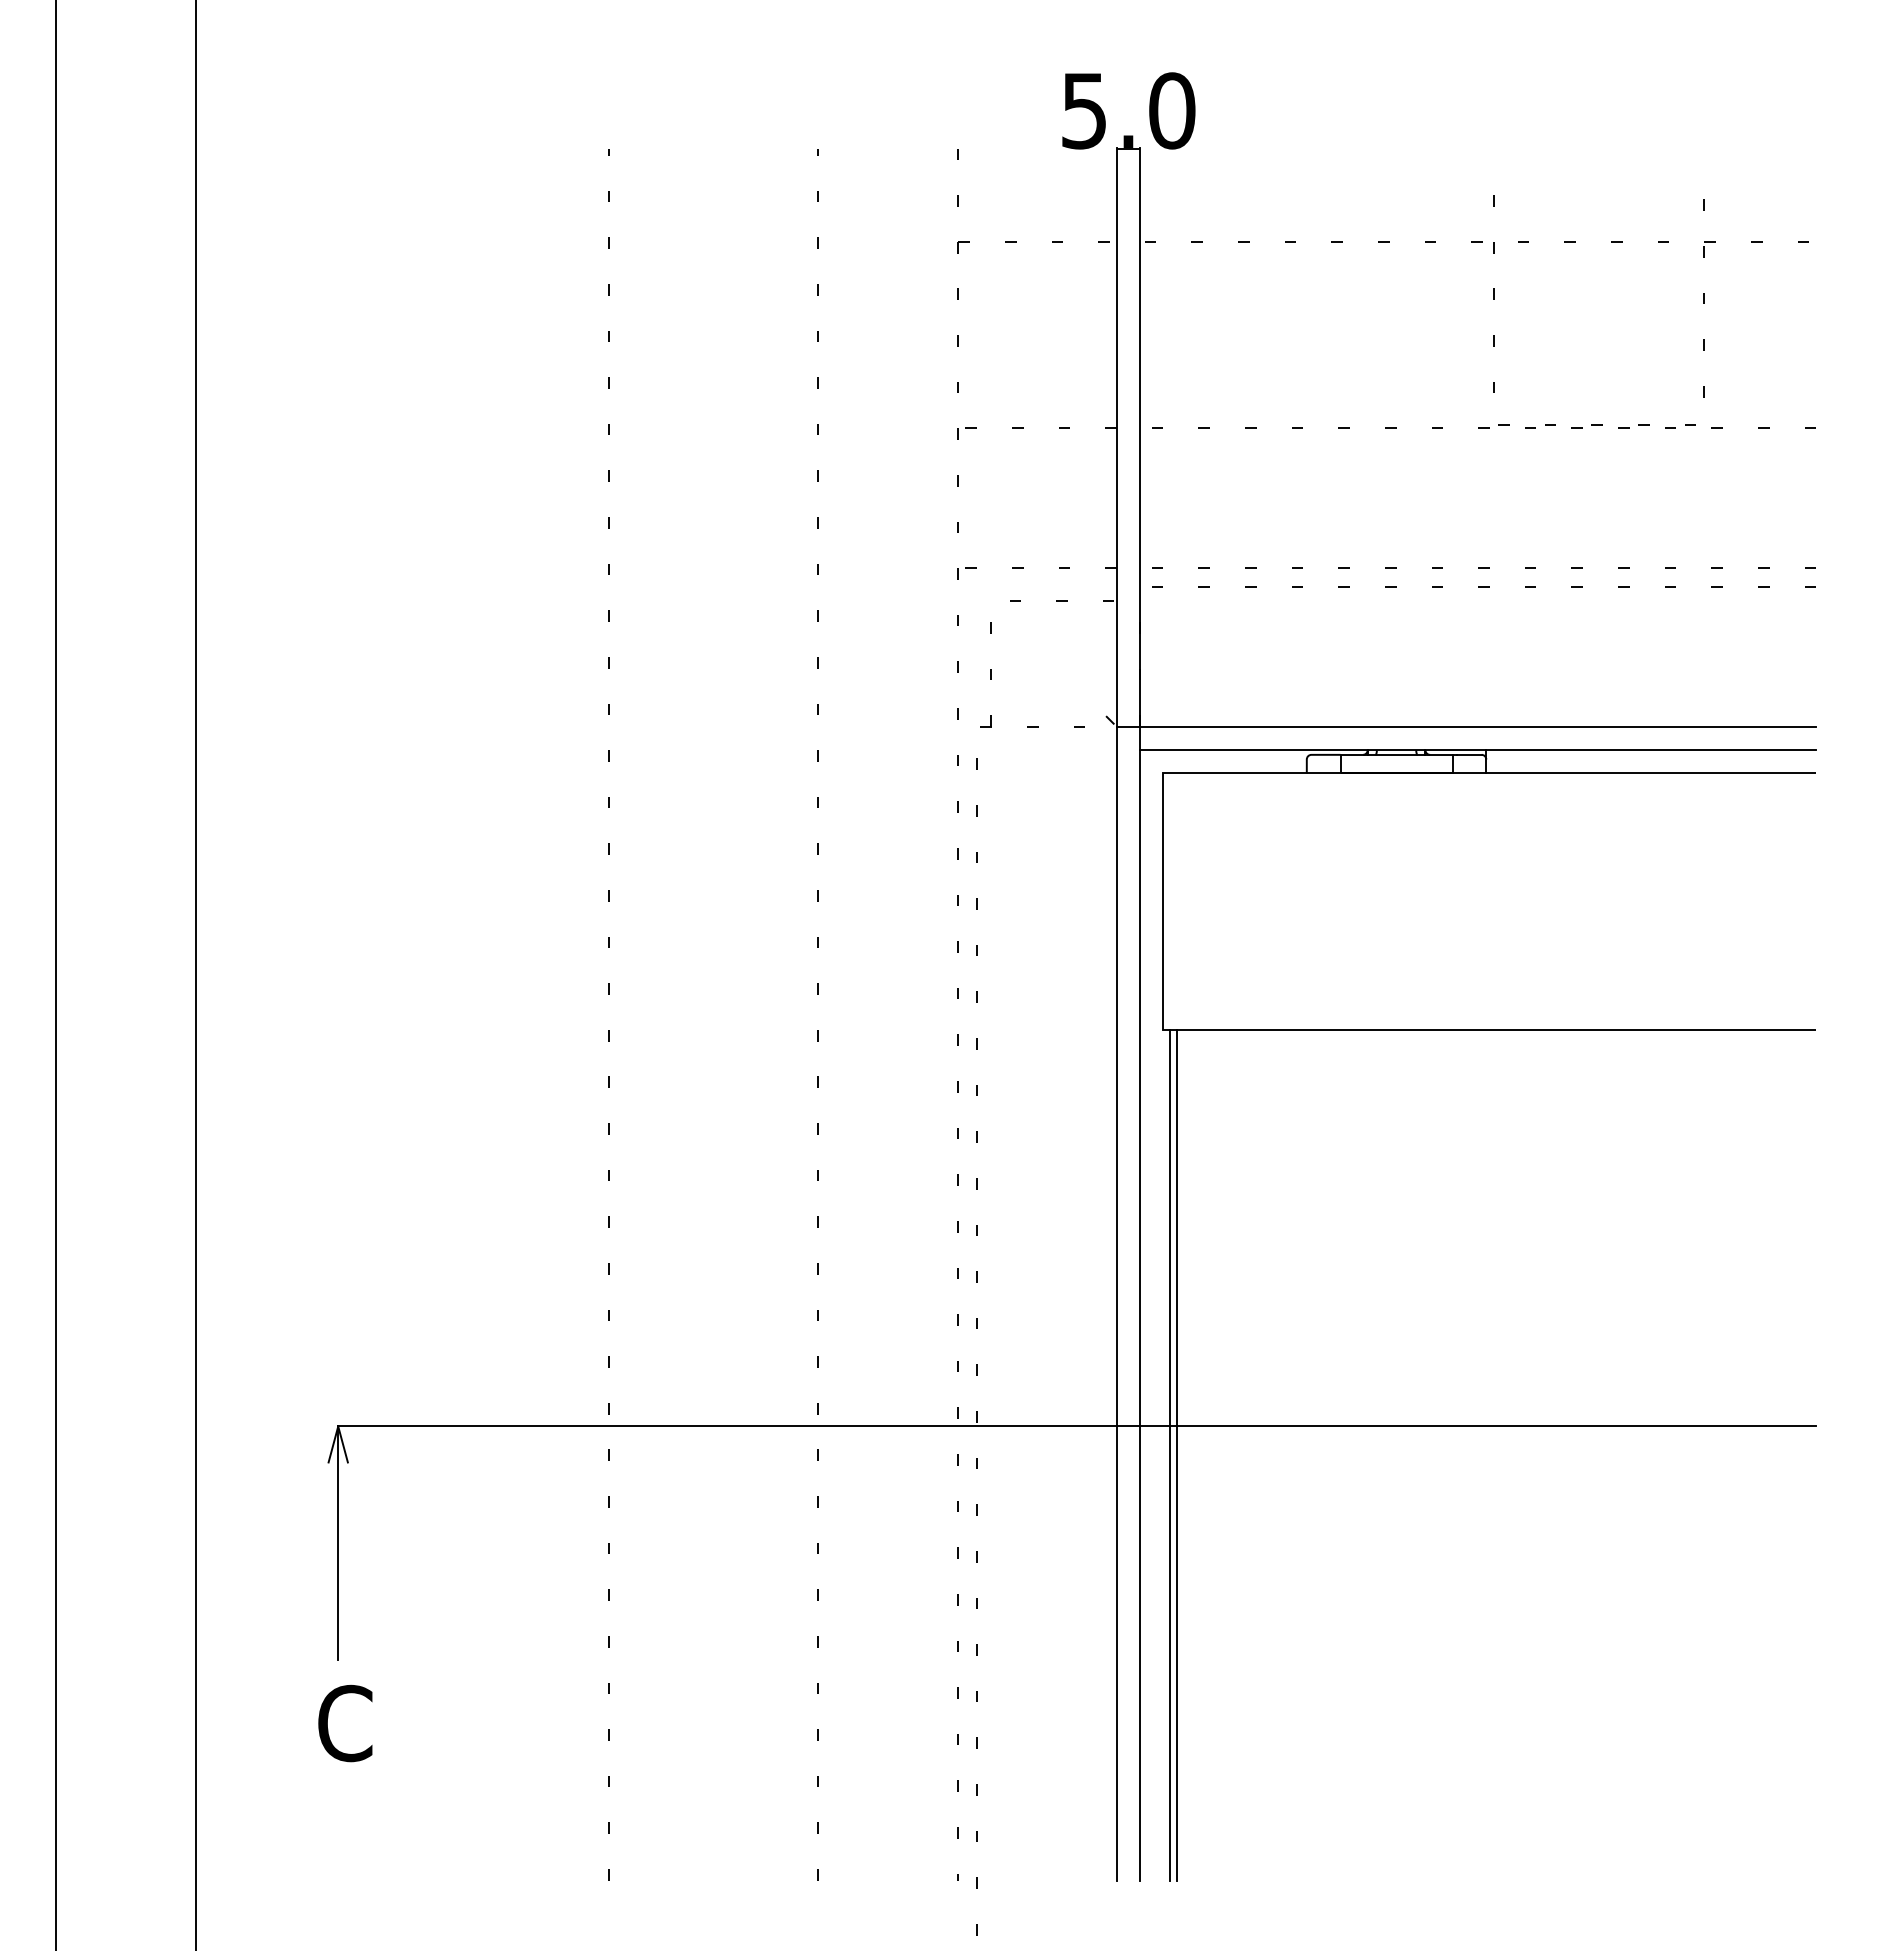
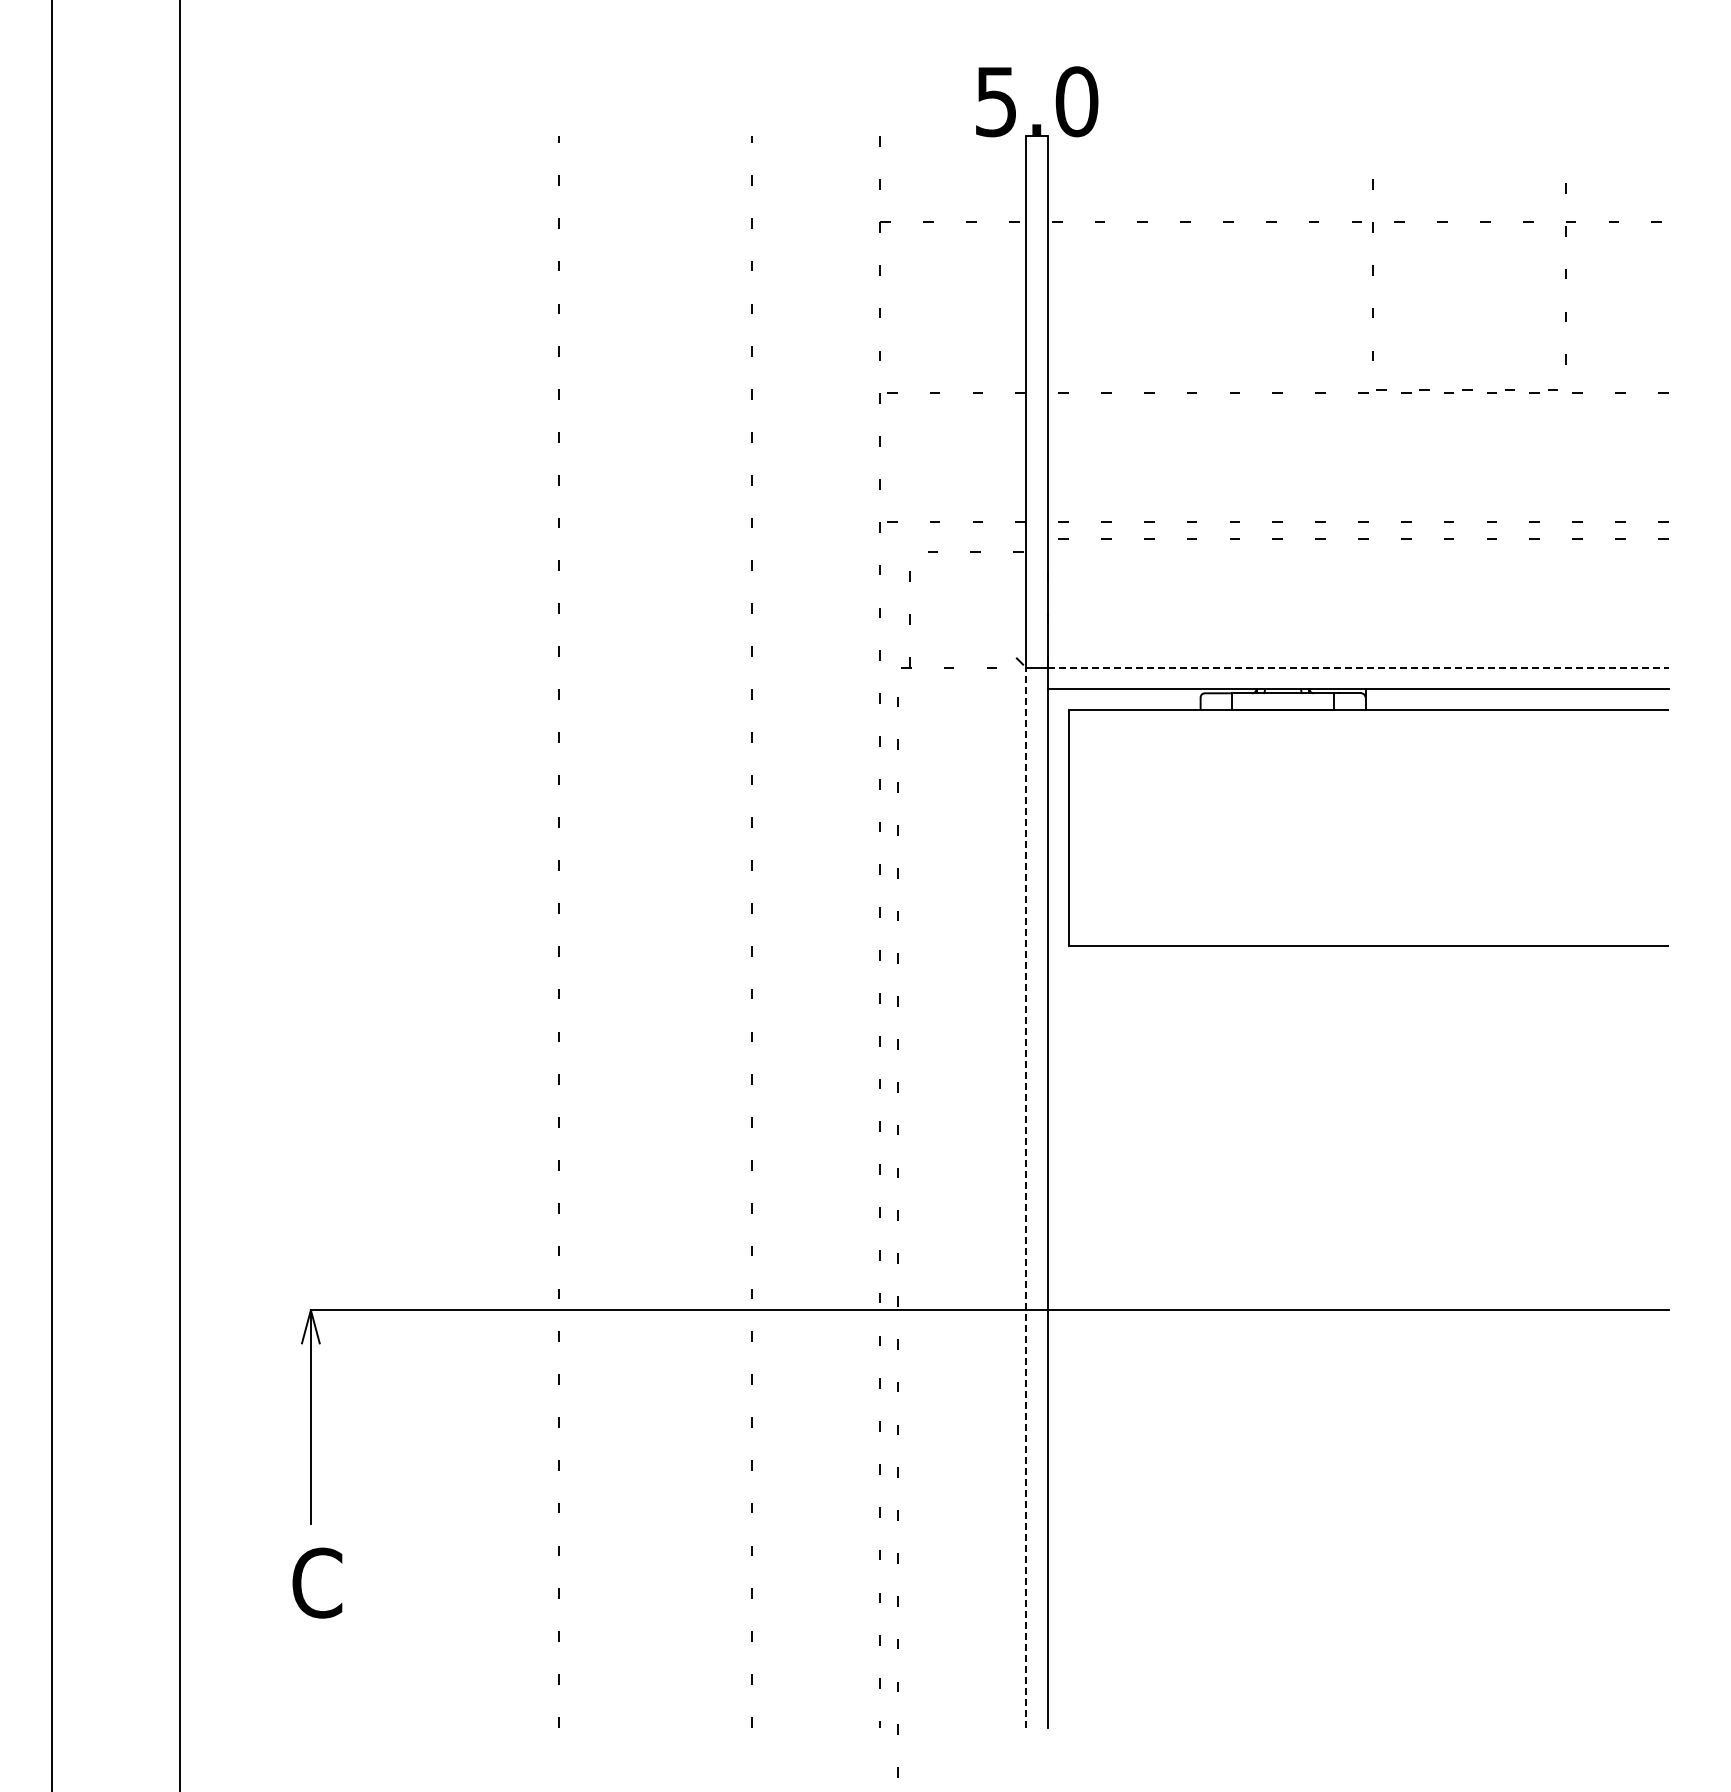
line: (1478, 726) -> (1358, 667), solid -> dashed
line: (1117, 1303) -> (1026, 1197), solid -> dashed
line: (1170, 1455) -> (1075, 1336), removed
line: (1177, 1455) -> (1081, 1336), removed

